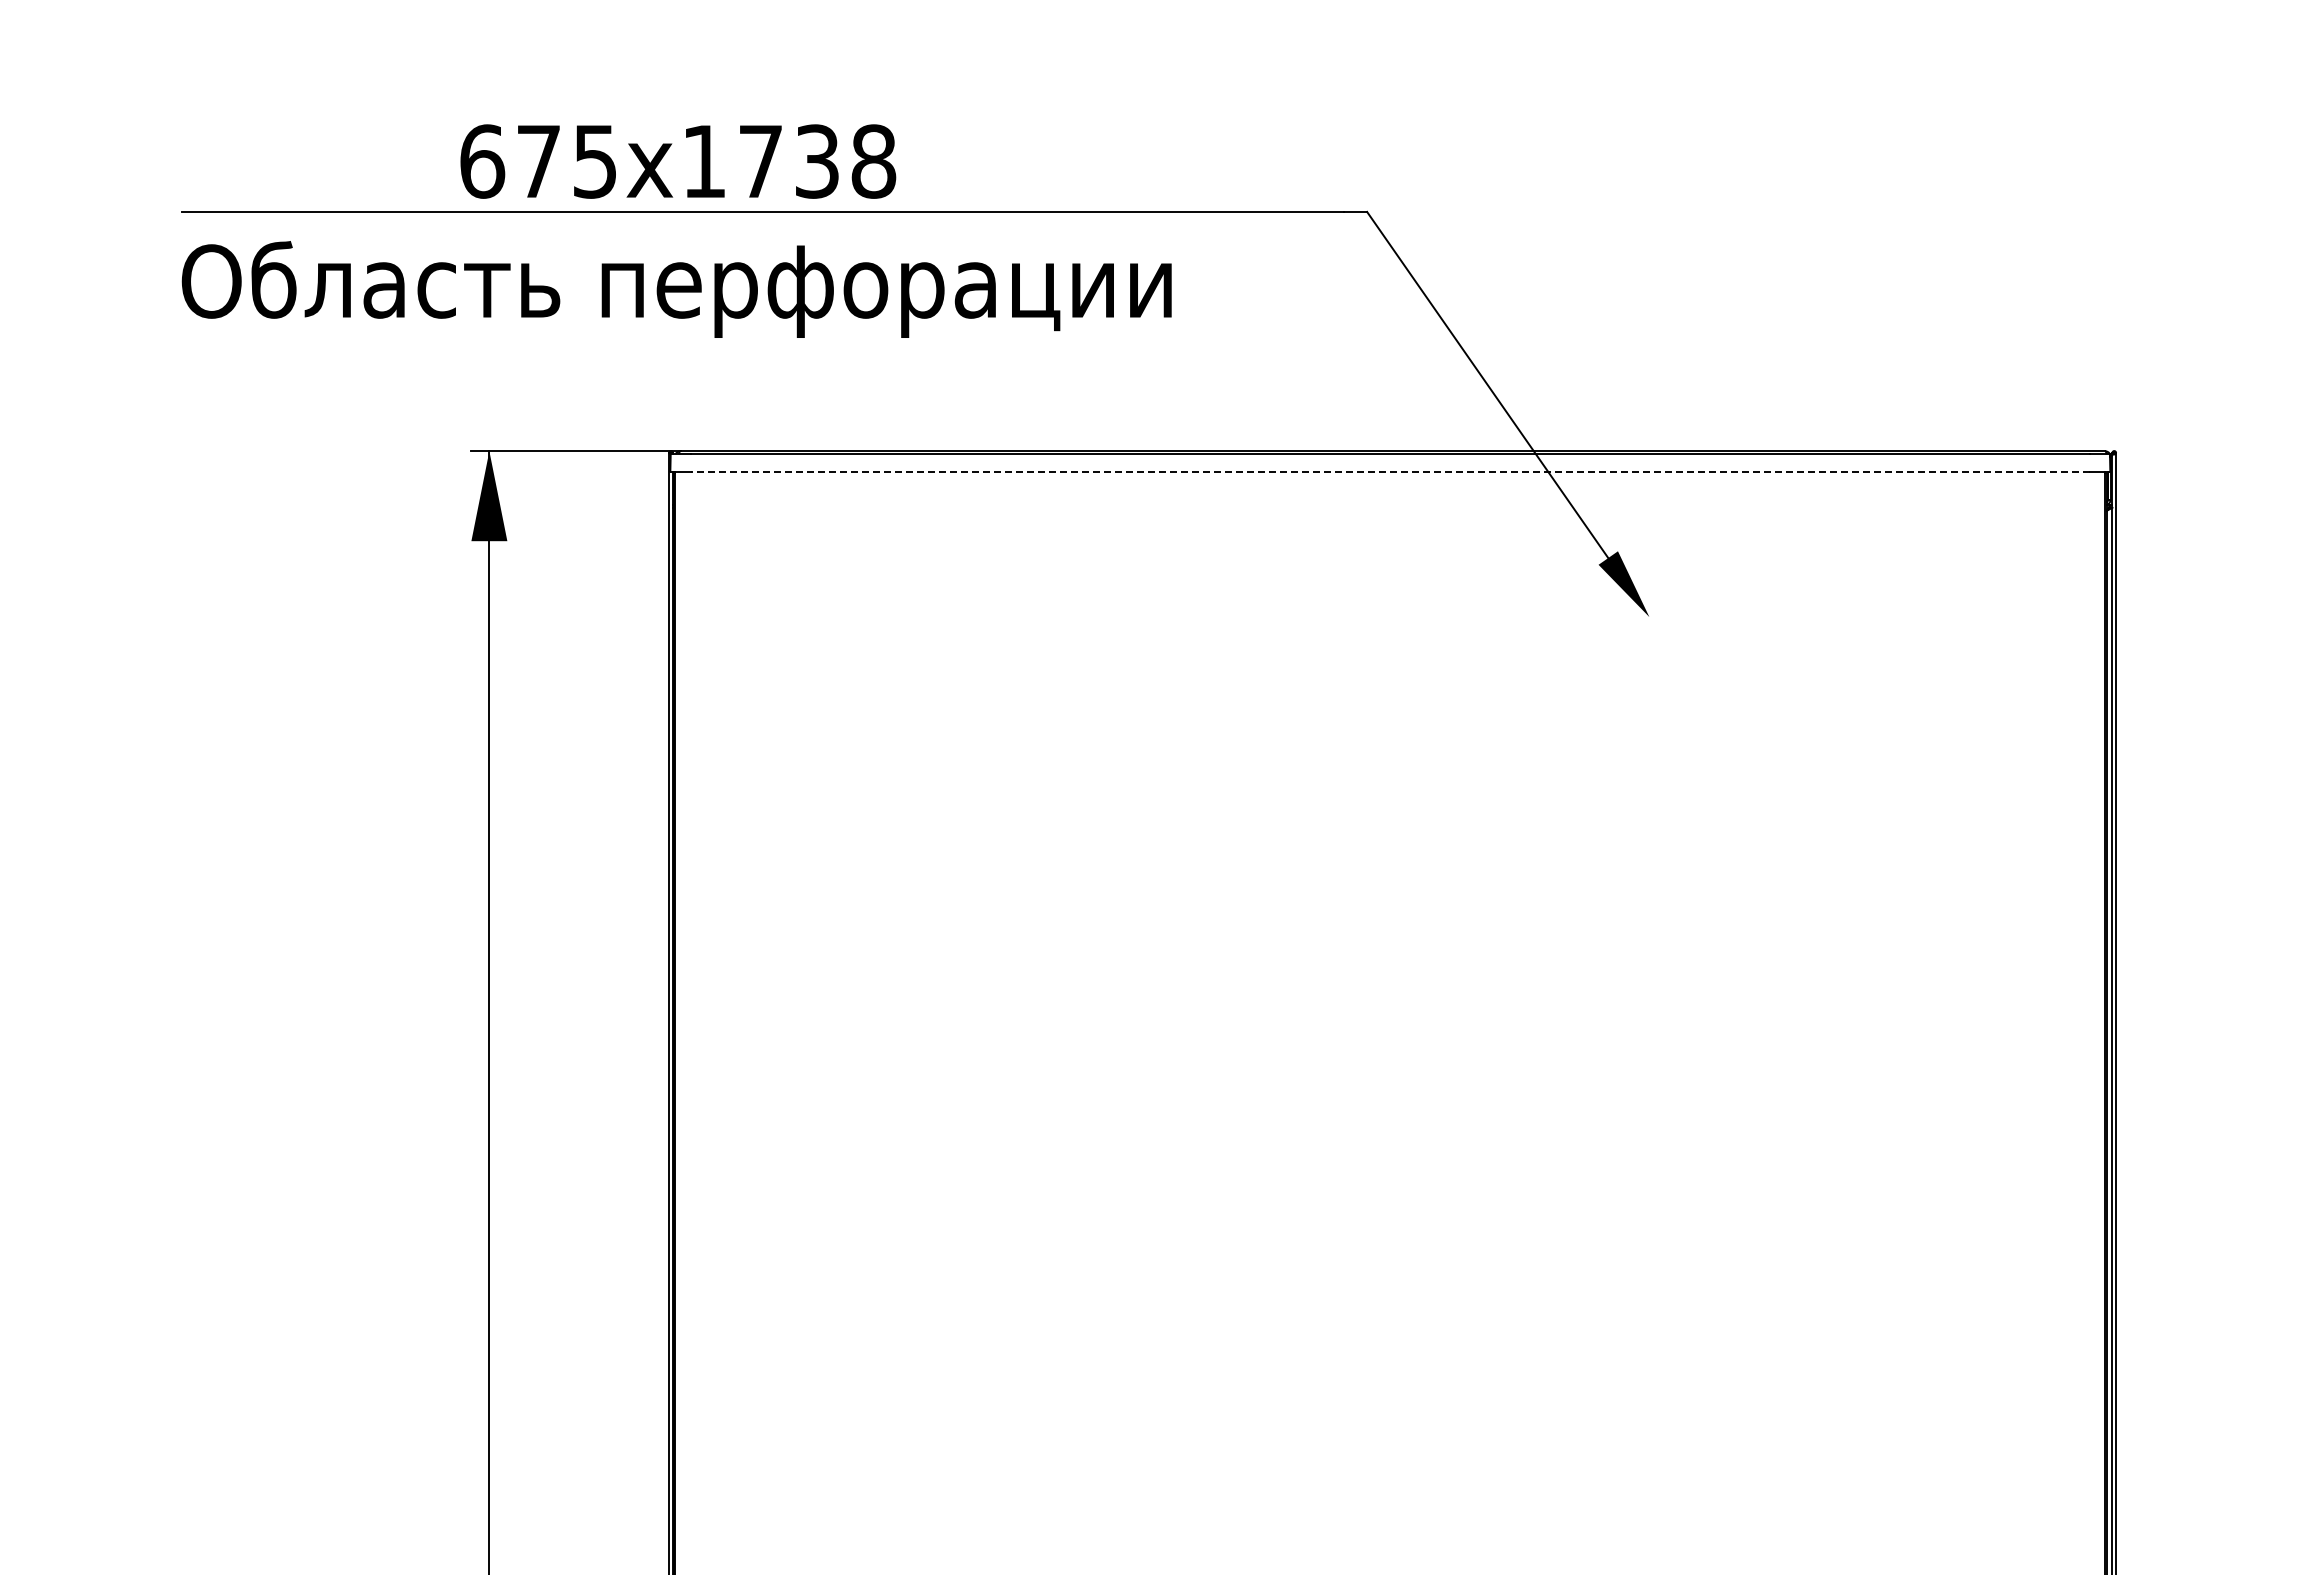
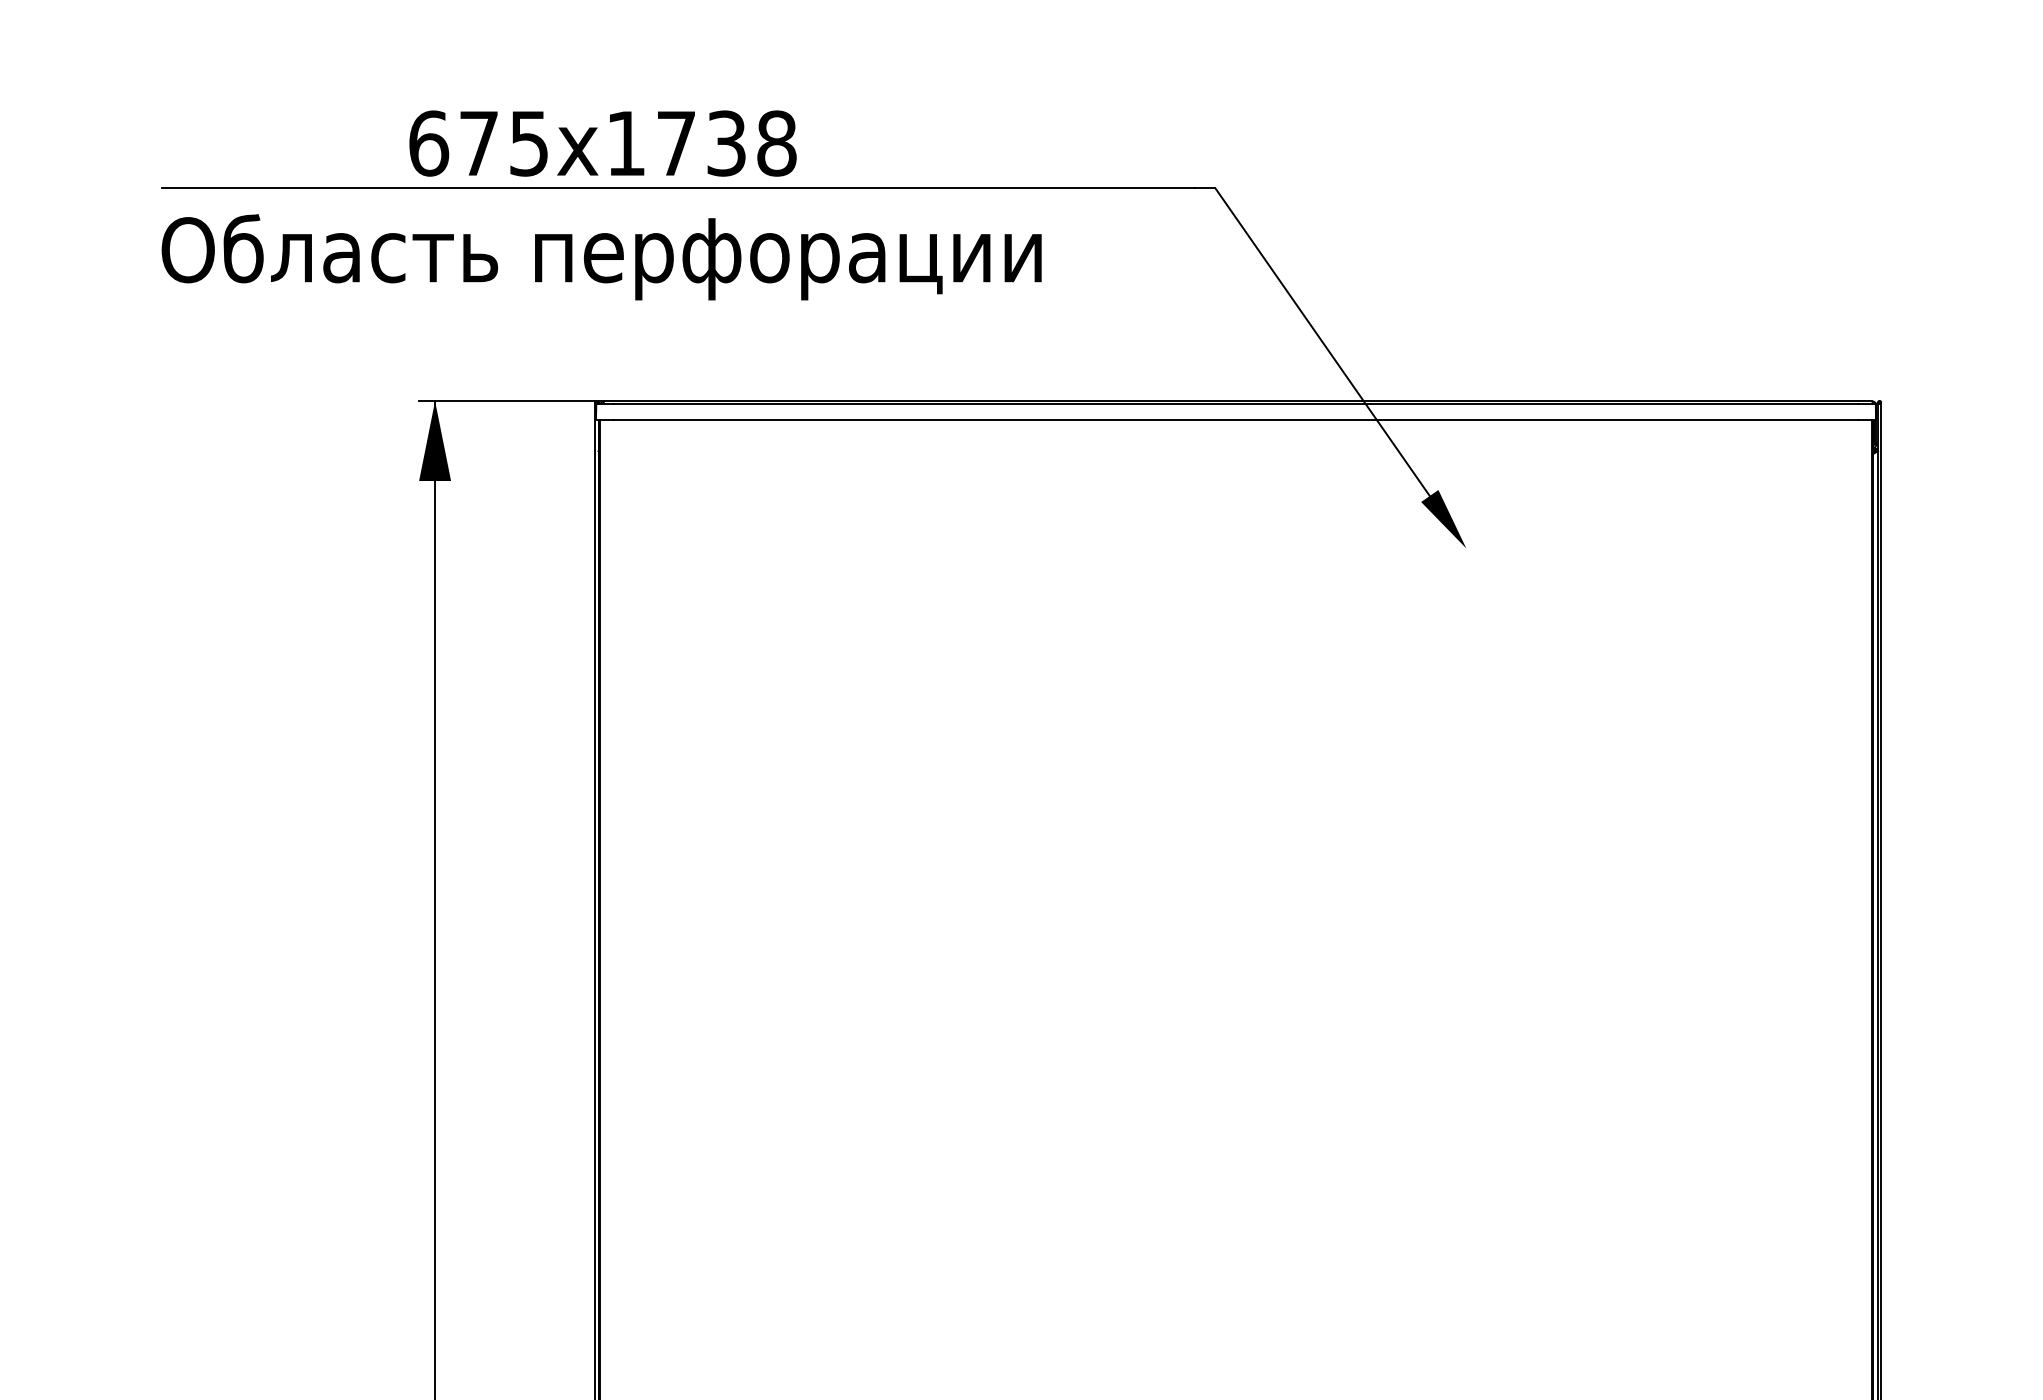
line: (1390, 472) -> (1236, 419), dashed -> solid

